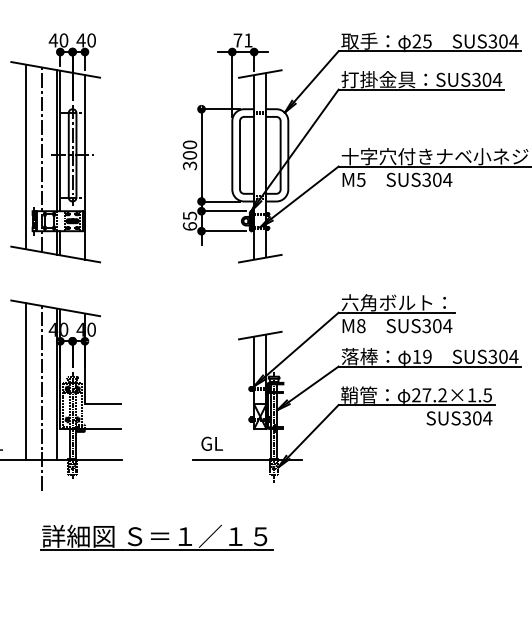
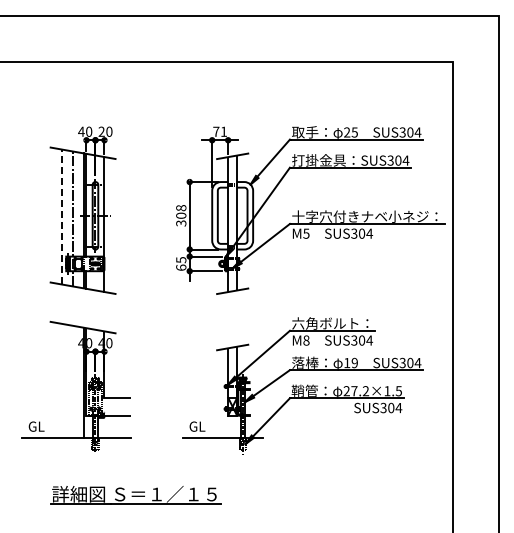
text: (80, 40) -> (101, 131), 40 -> 20
text: (190, 145) -> (181, 208), 300 -> 308
line: (26, 156) -> (61, 216), solid -> dashed
line: (26, 380) -> (61, 380), removed
line: (41, 397) -> (72, 392), removed
part: (156, 538) -> (135, 495), moved

